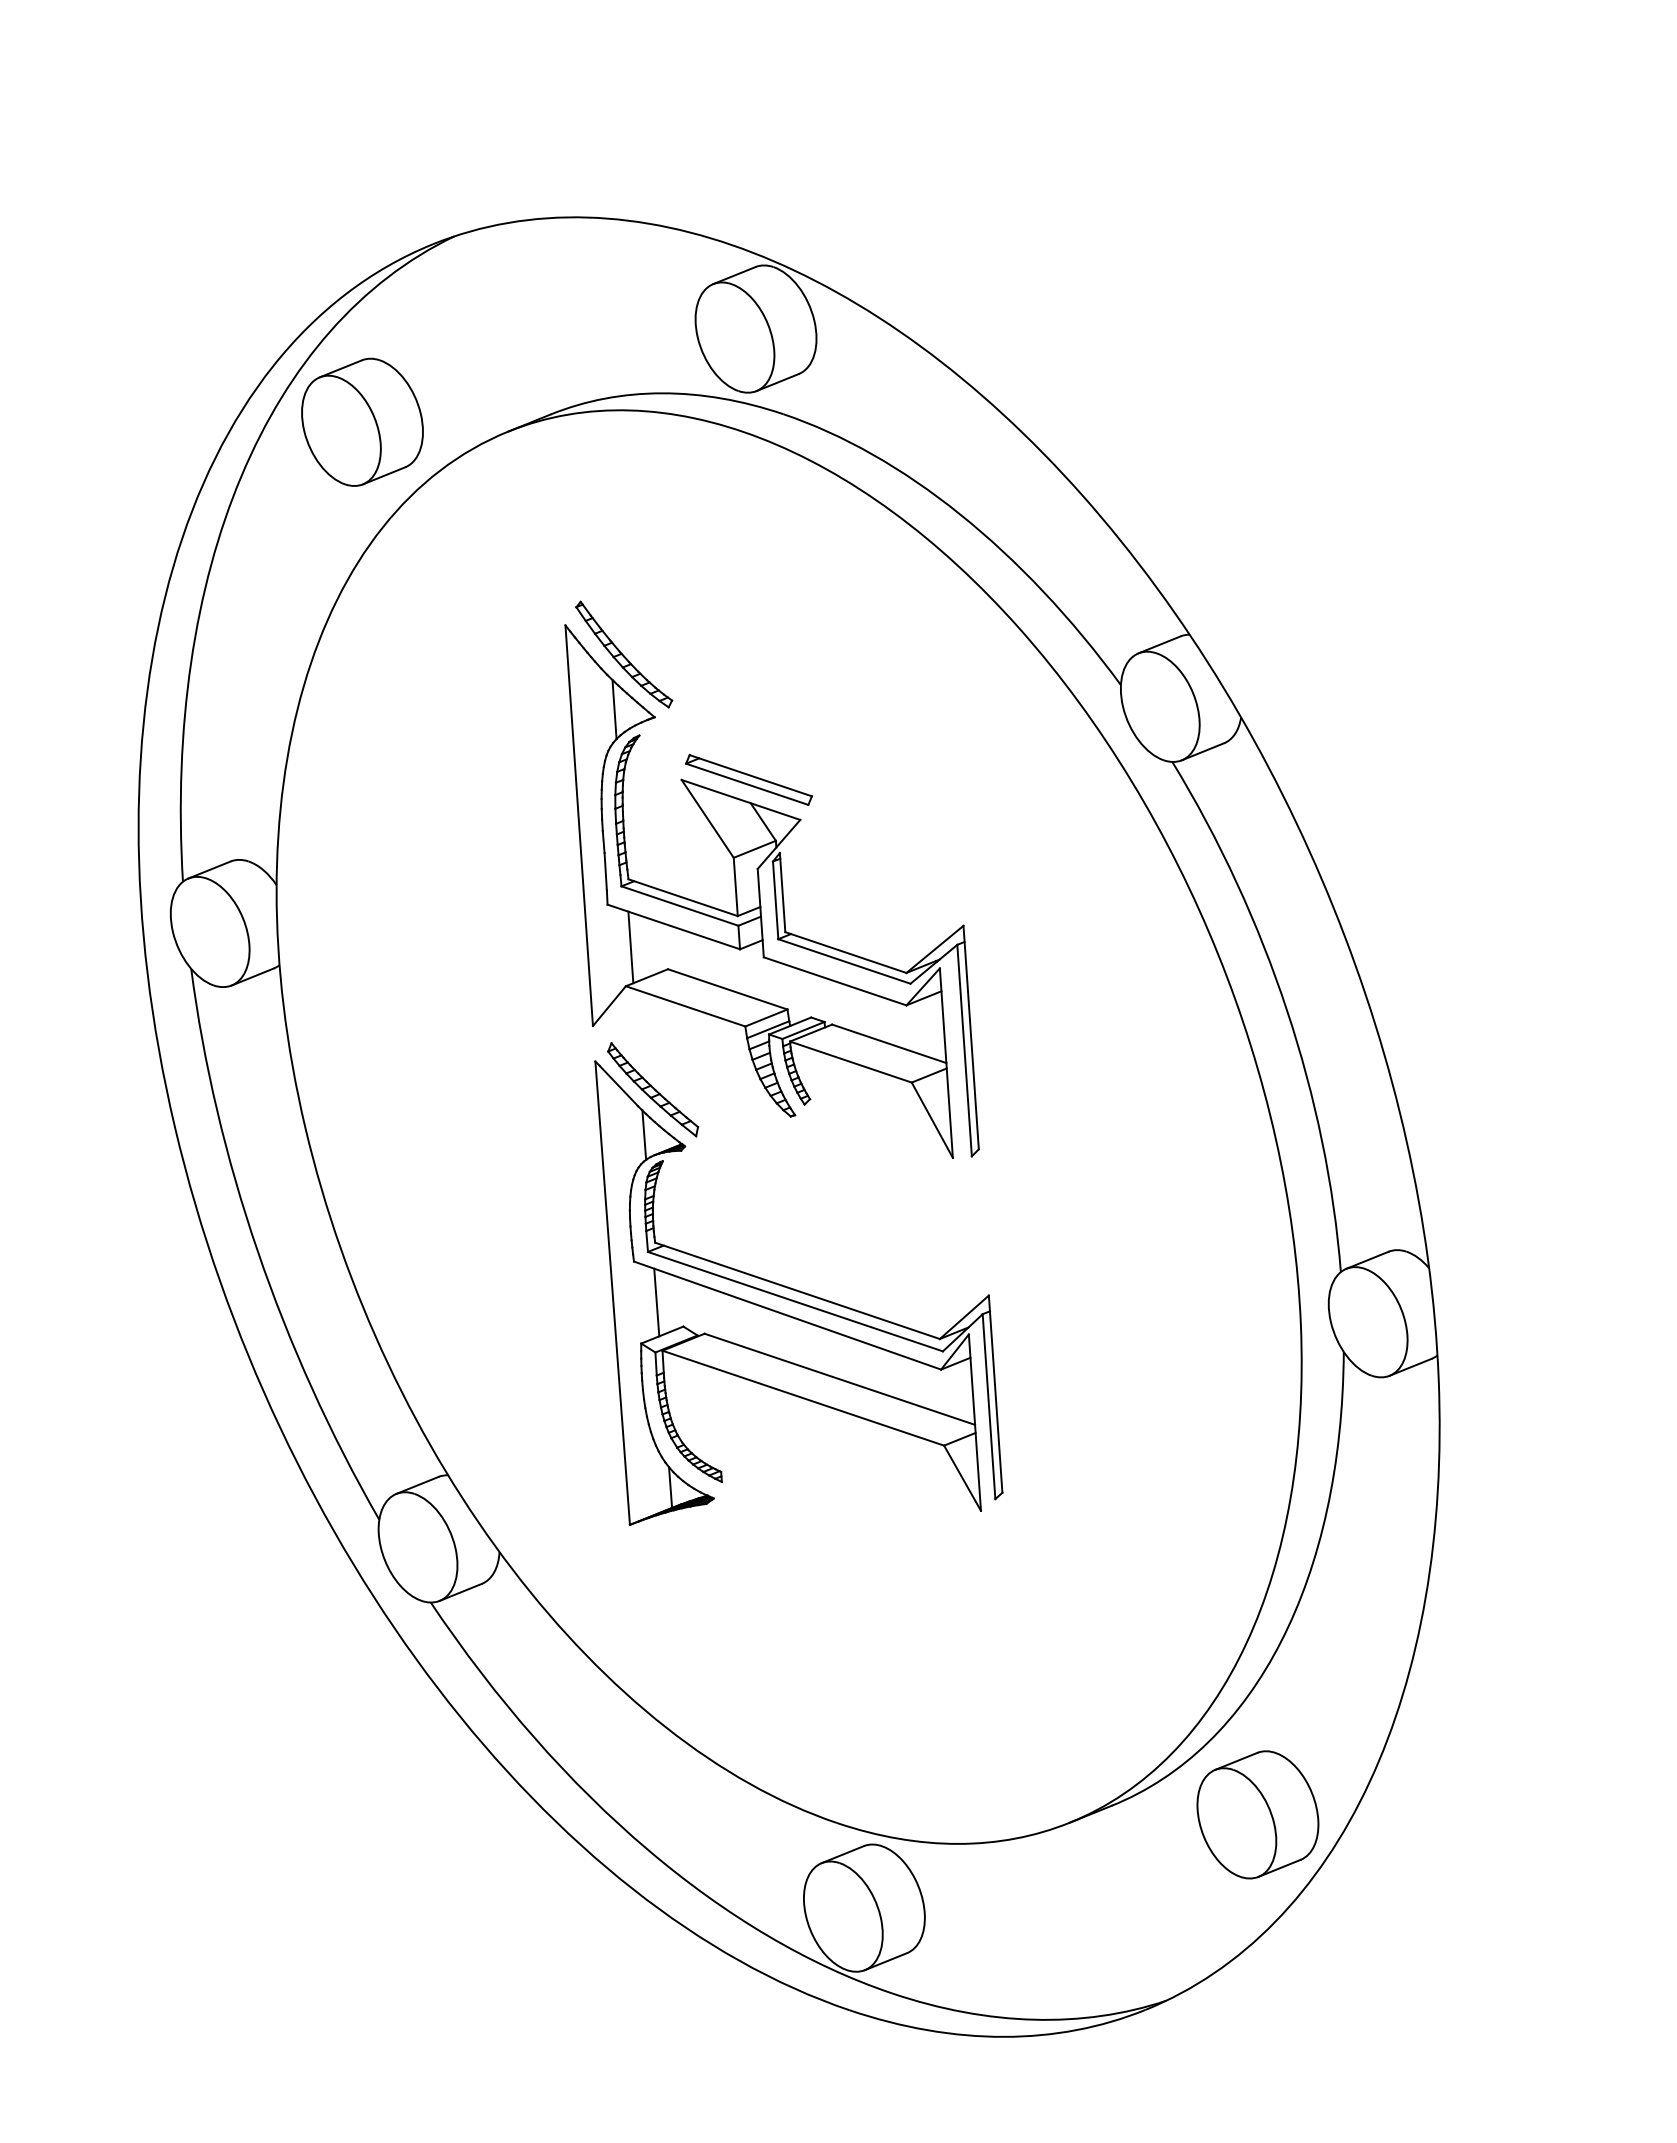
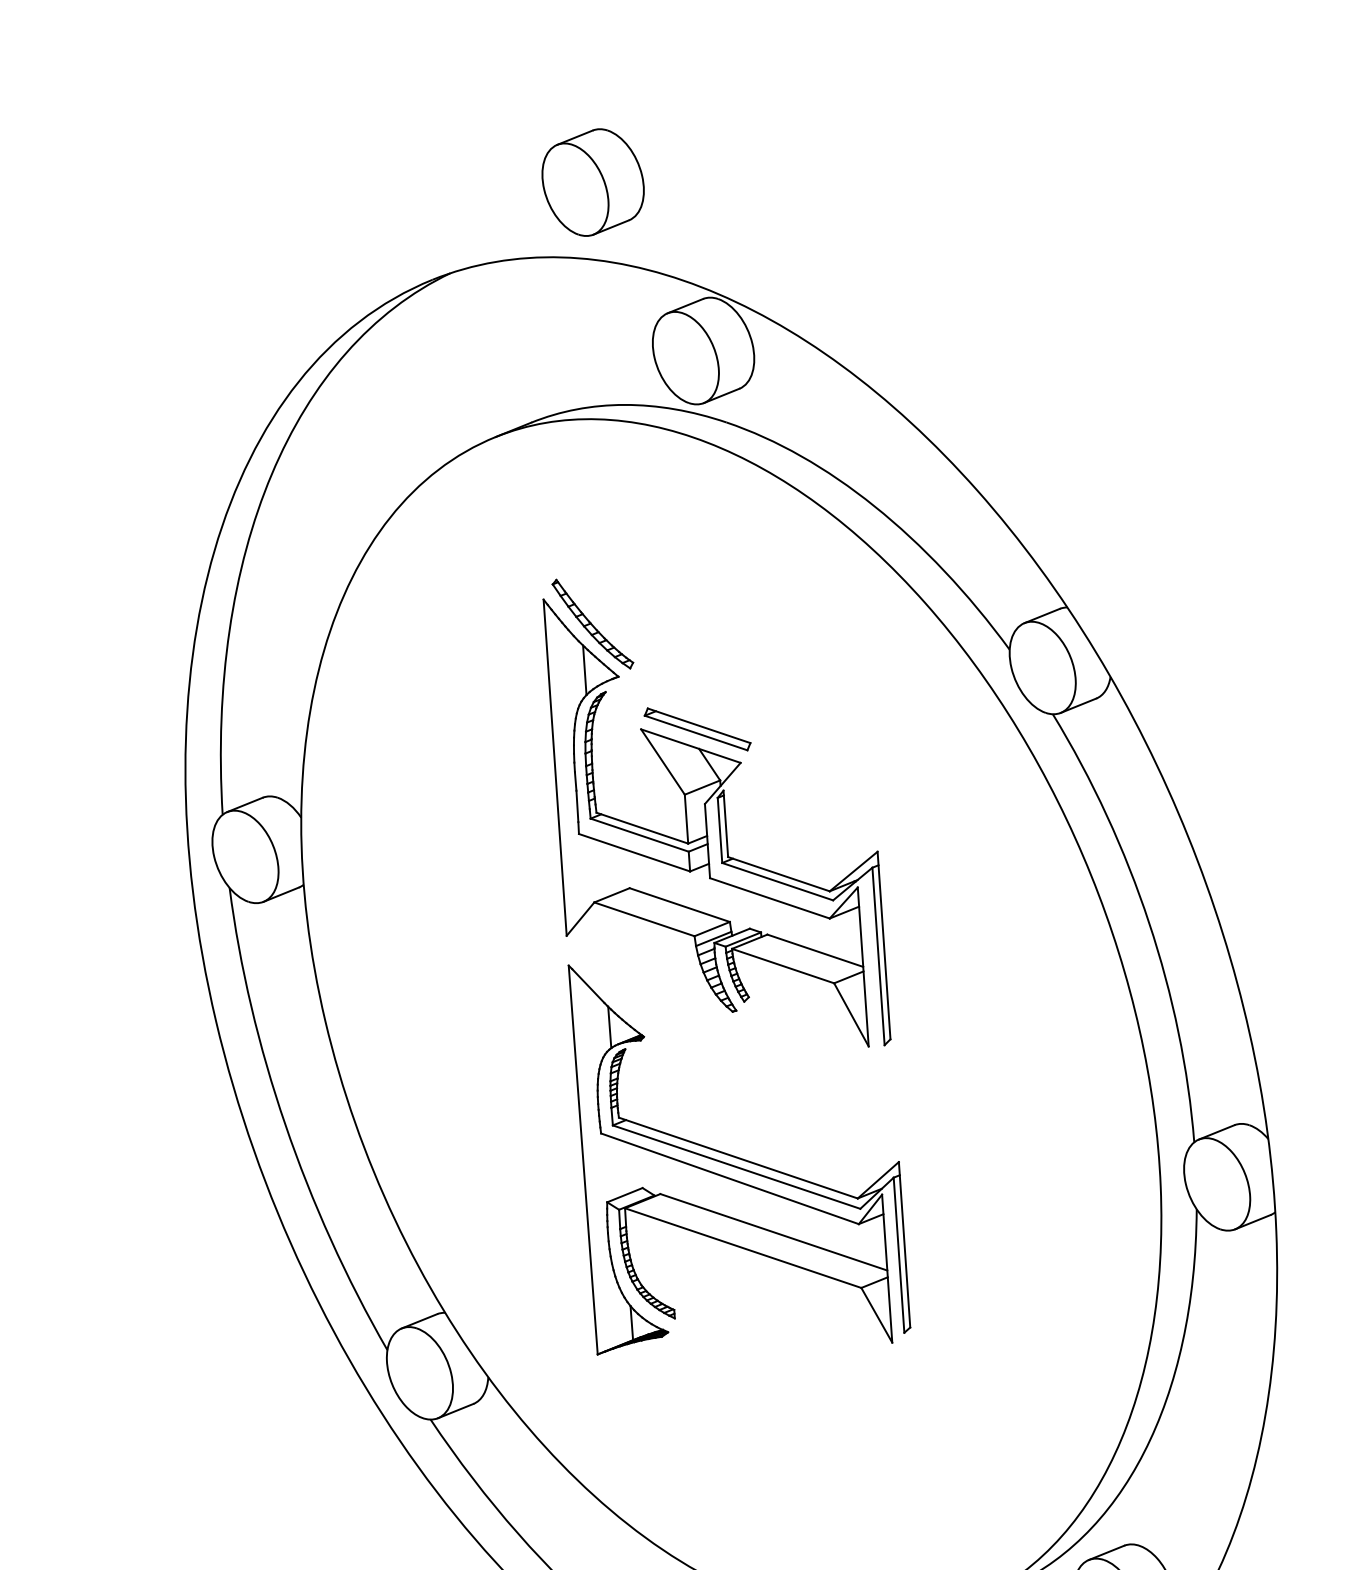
part: (362, 421) -> (593, 181), moved
line: (630, 947) -> (598, 869), removed
part: (653, 1089) -> (617, 989), removed
line: (656, 1302) -> (620, 1167), removed

